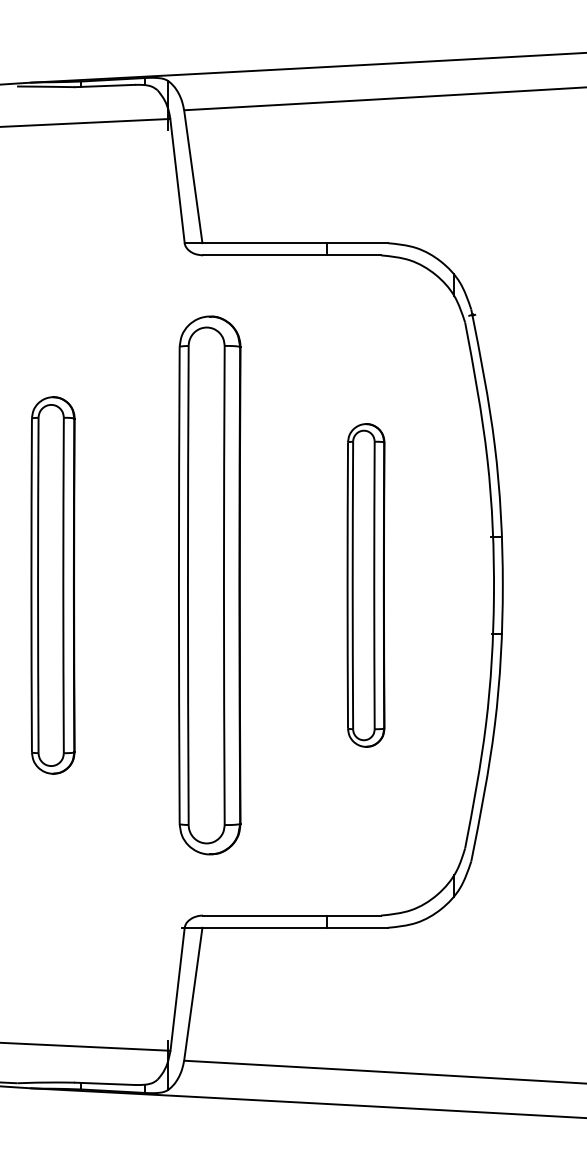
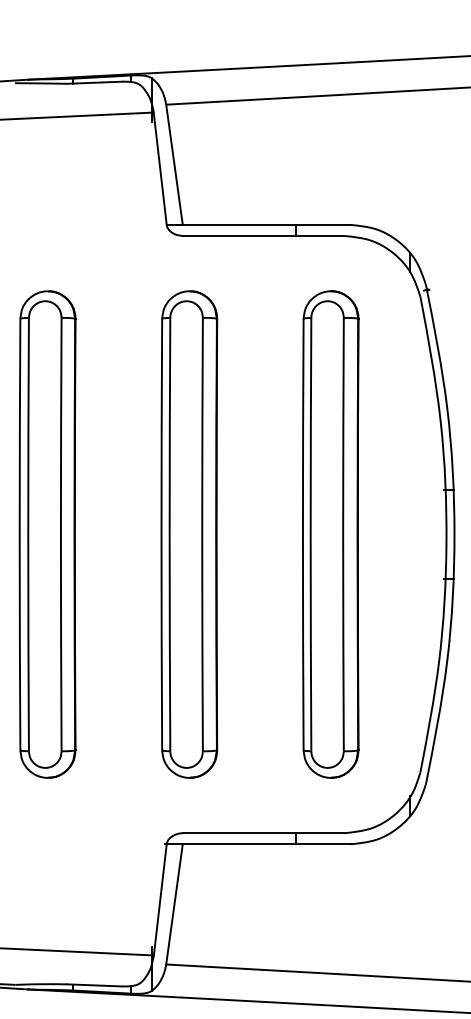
part: (52, 585) -> (47, 534), size x1.43
part: (365, 585) -> (330, 534), size x1.67

